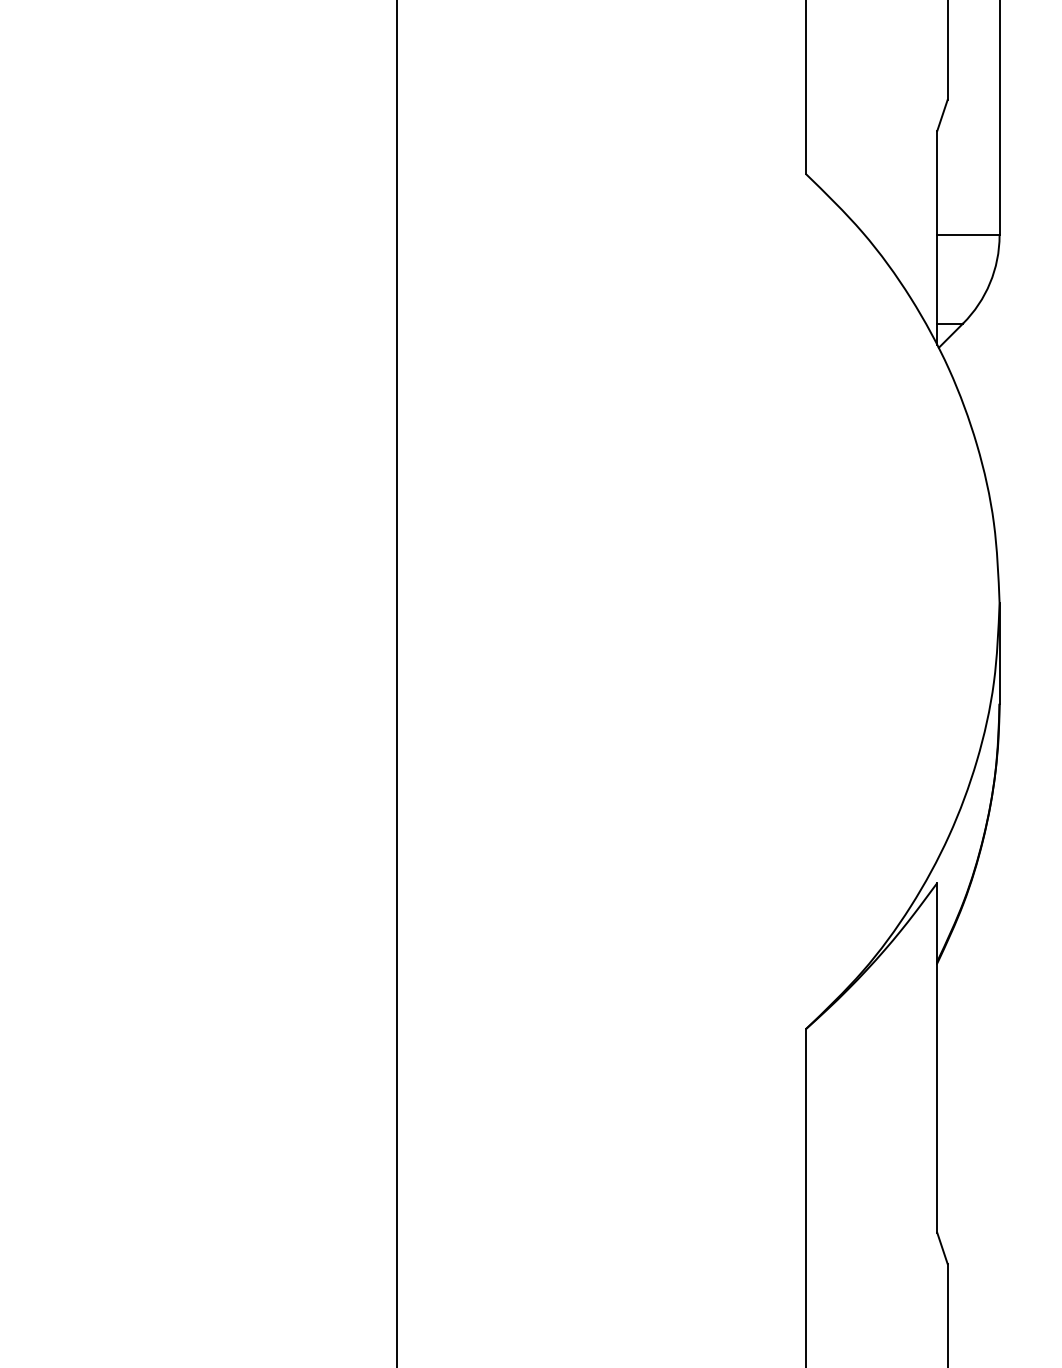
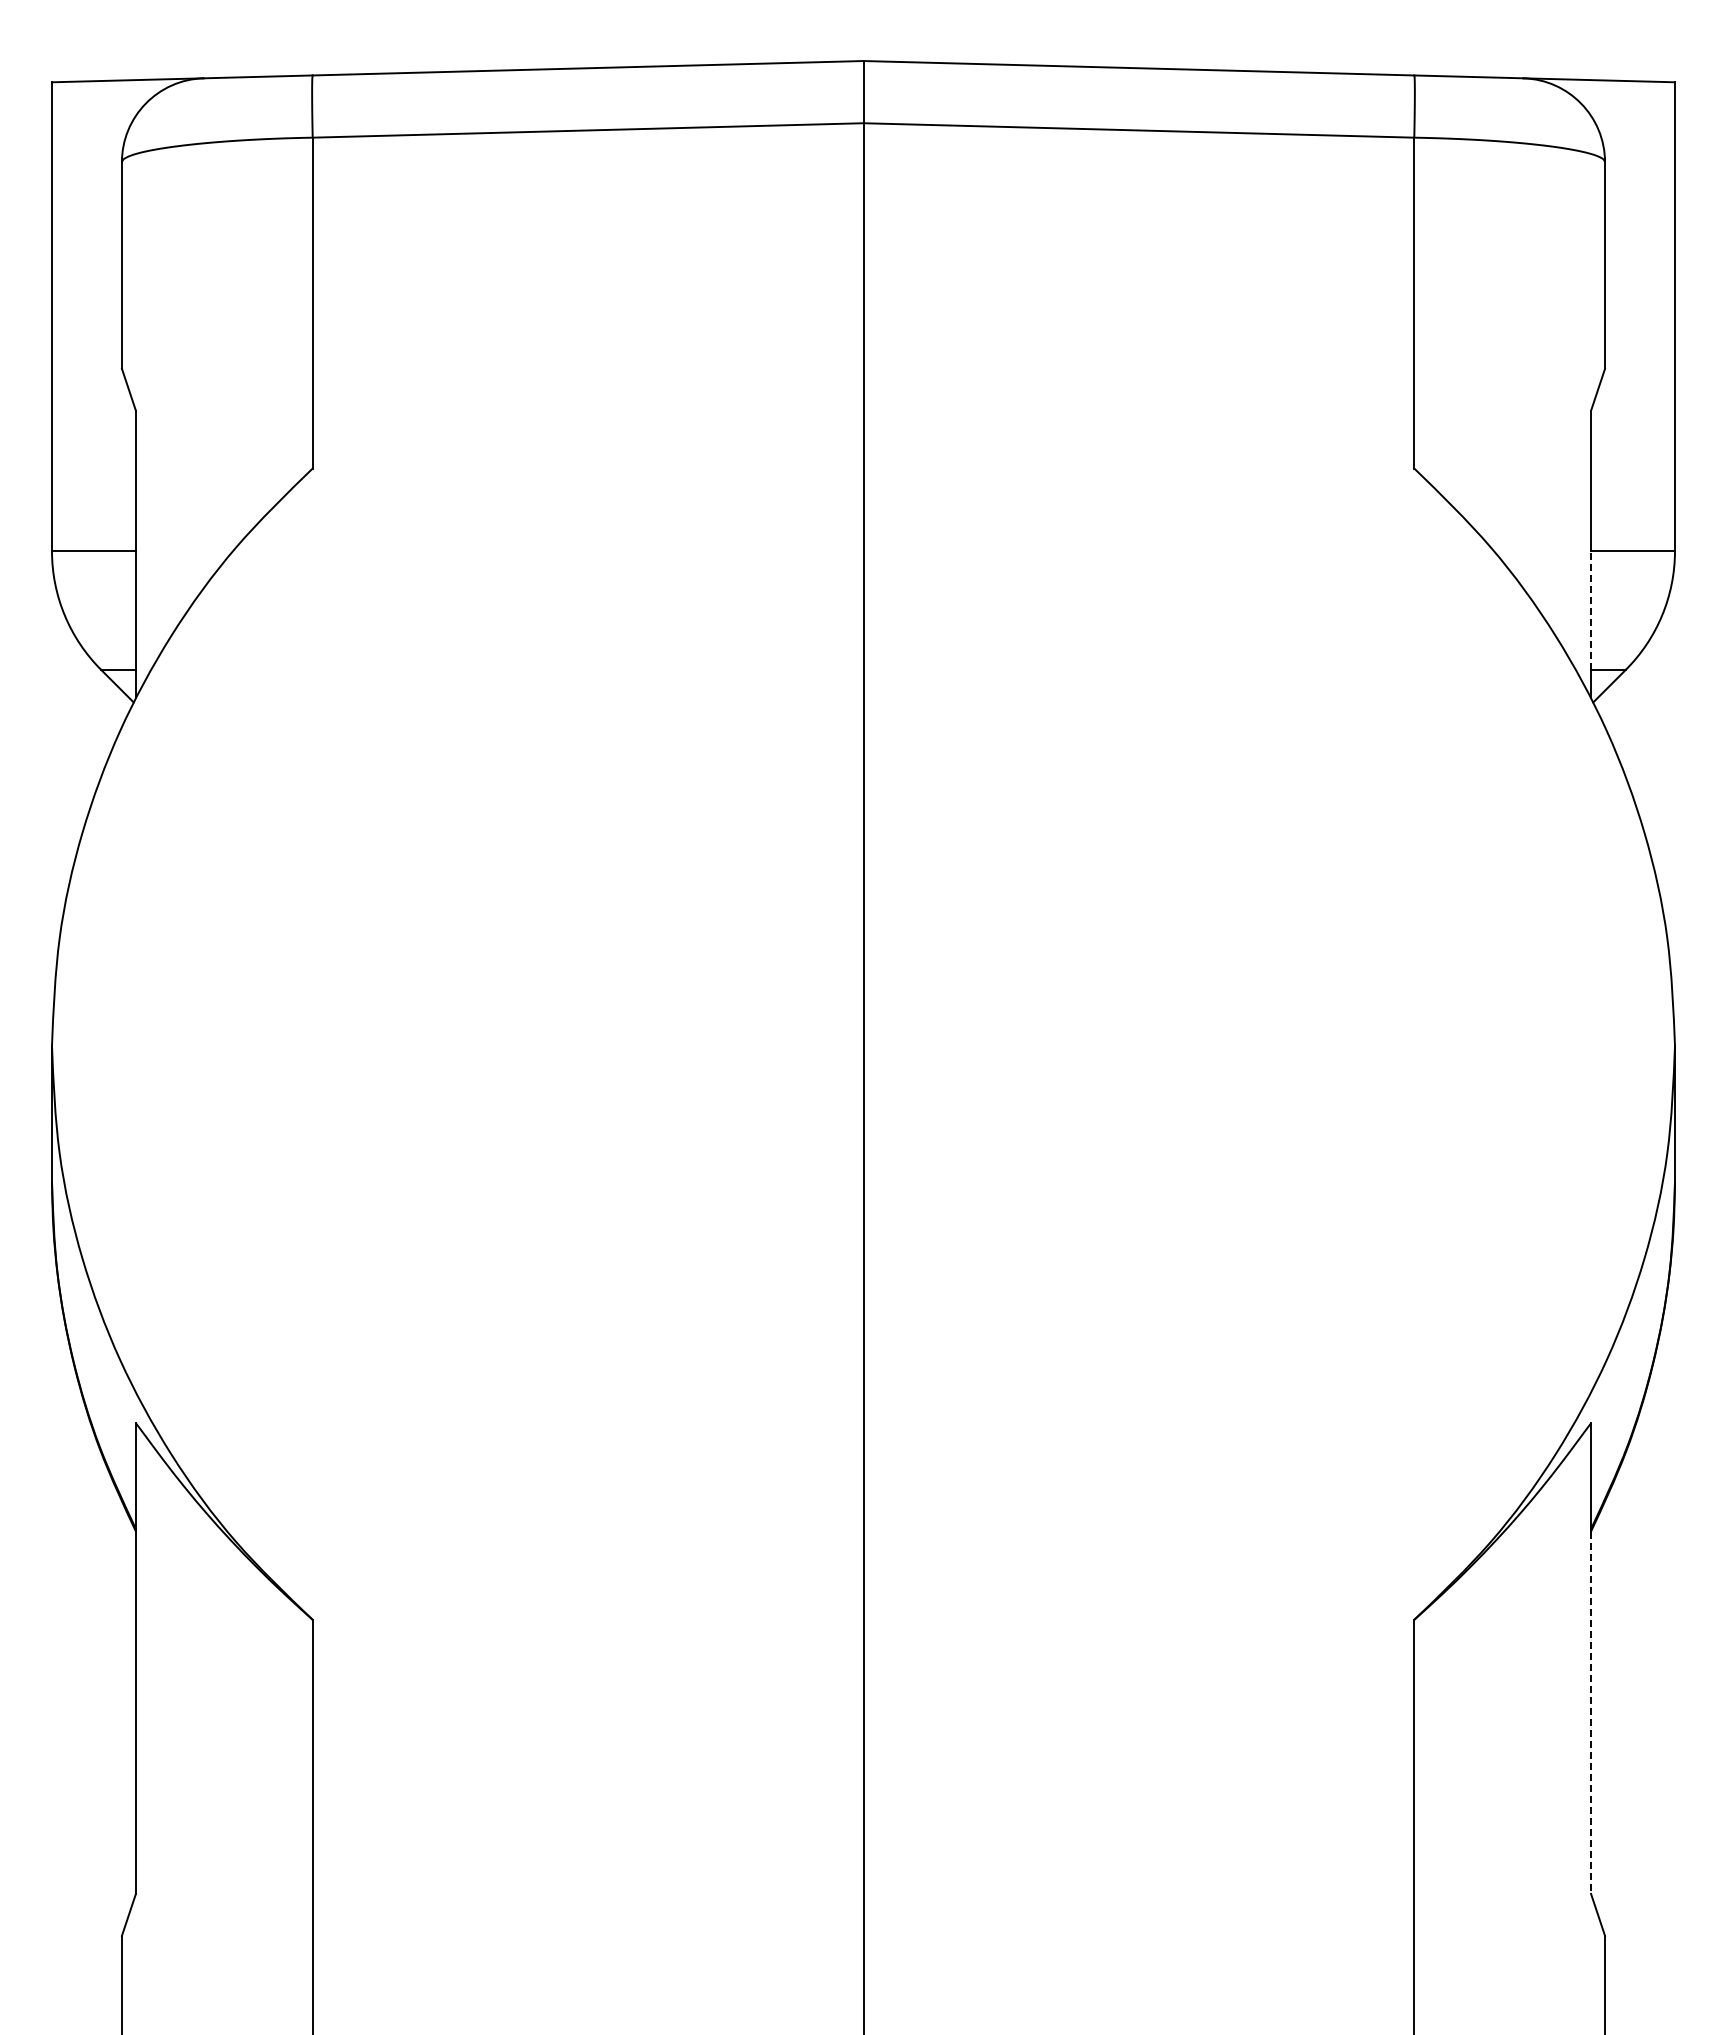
line: (937, 279) -> (1591, 610), solid -> dashed
line: (937, 1098) -> (1591, 1713), solid -> dashed

